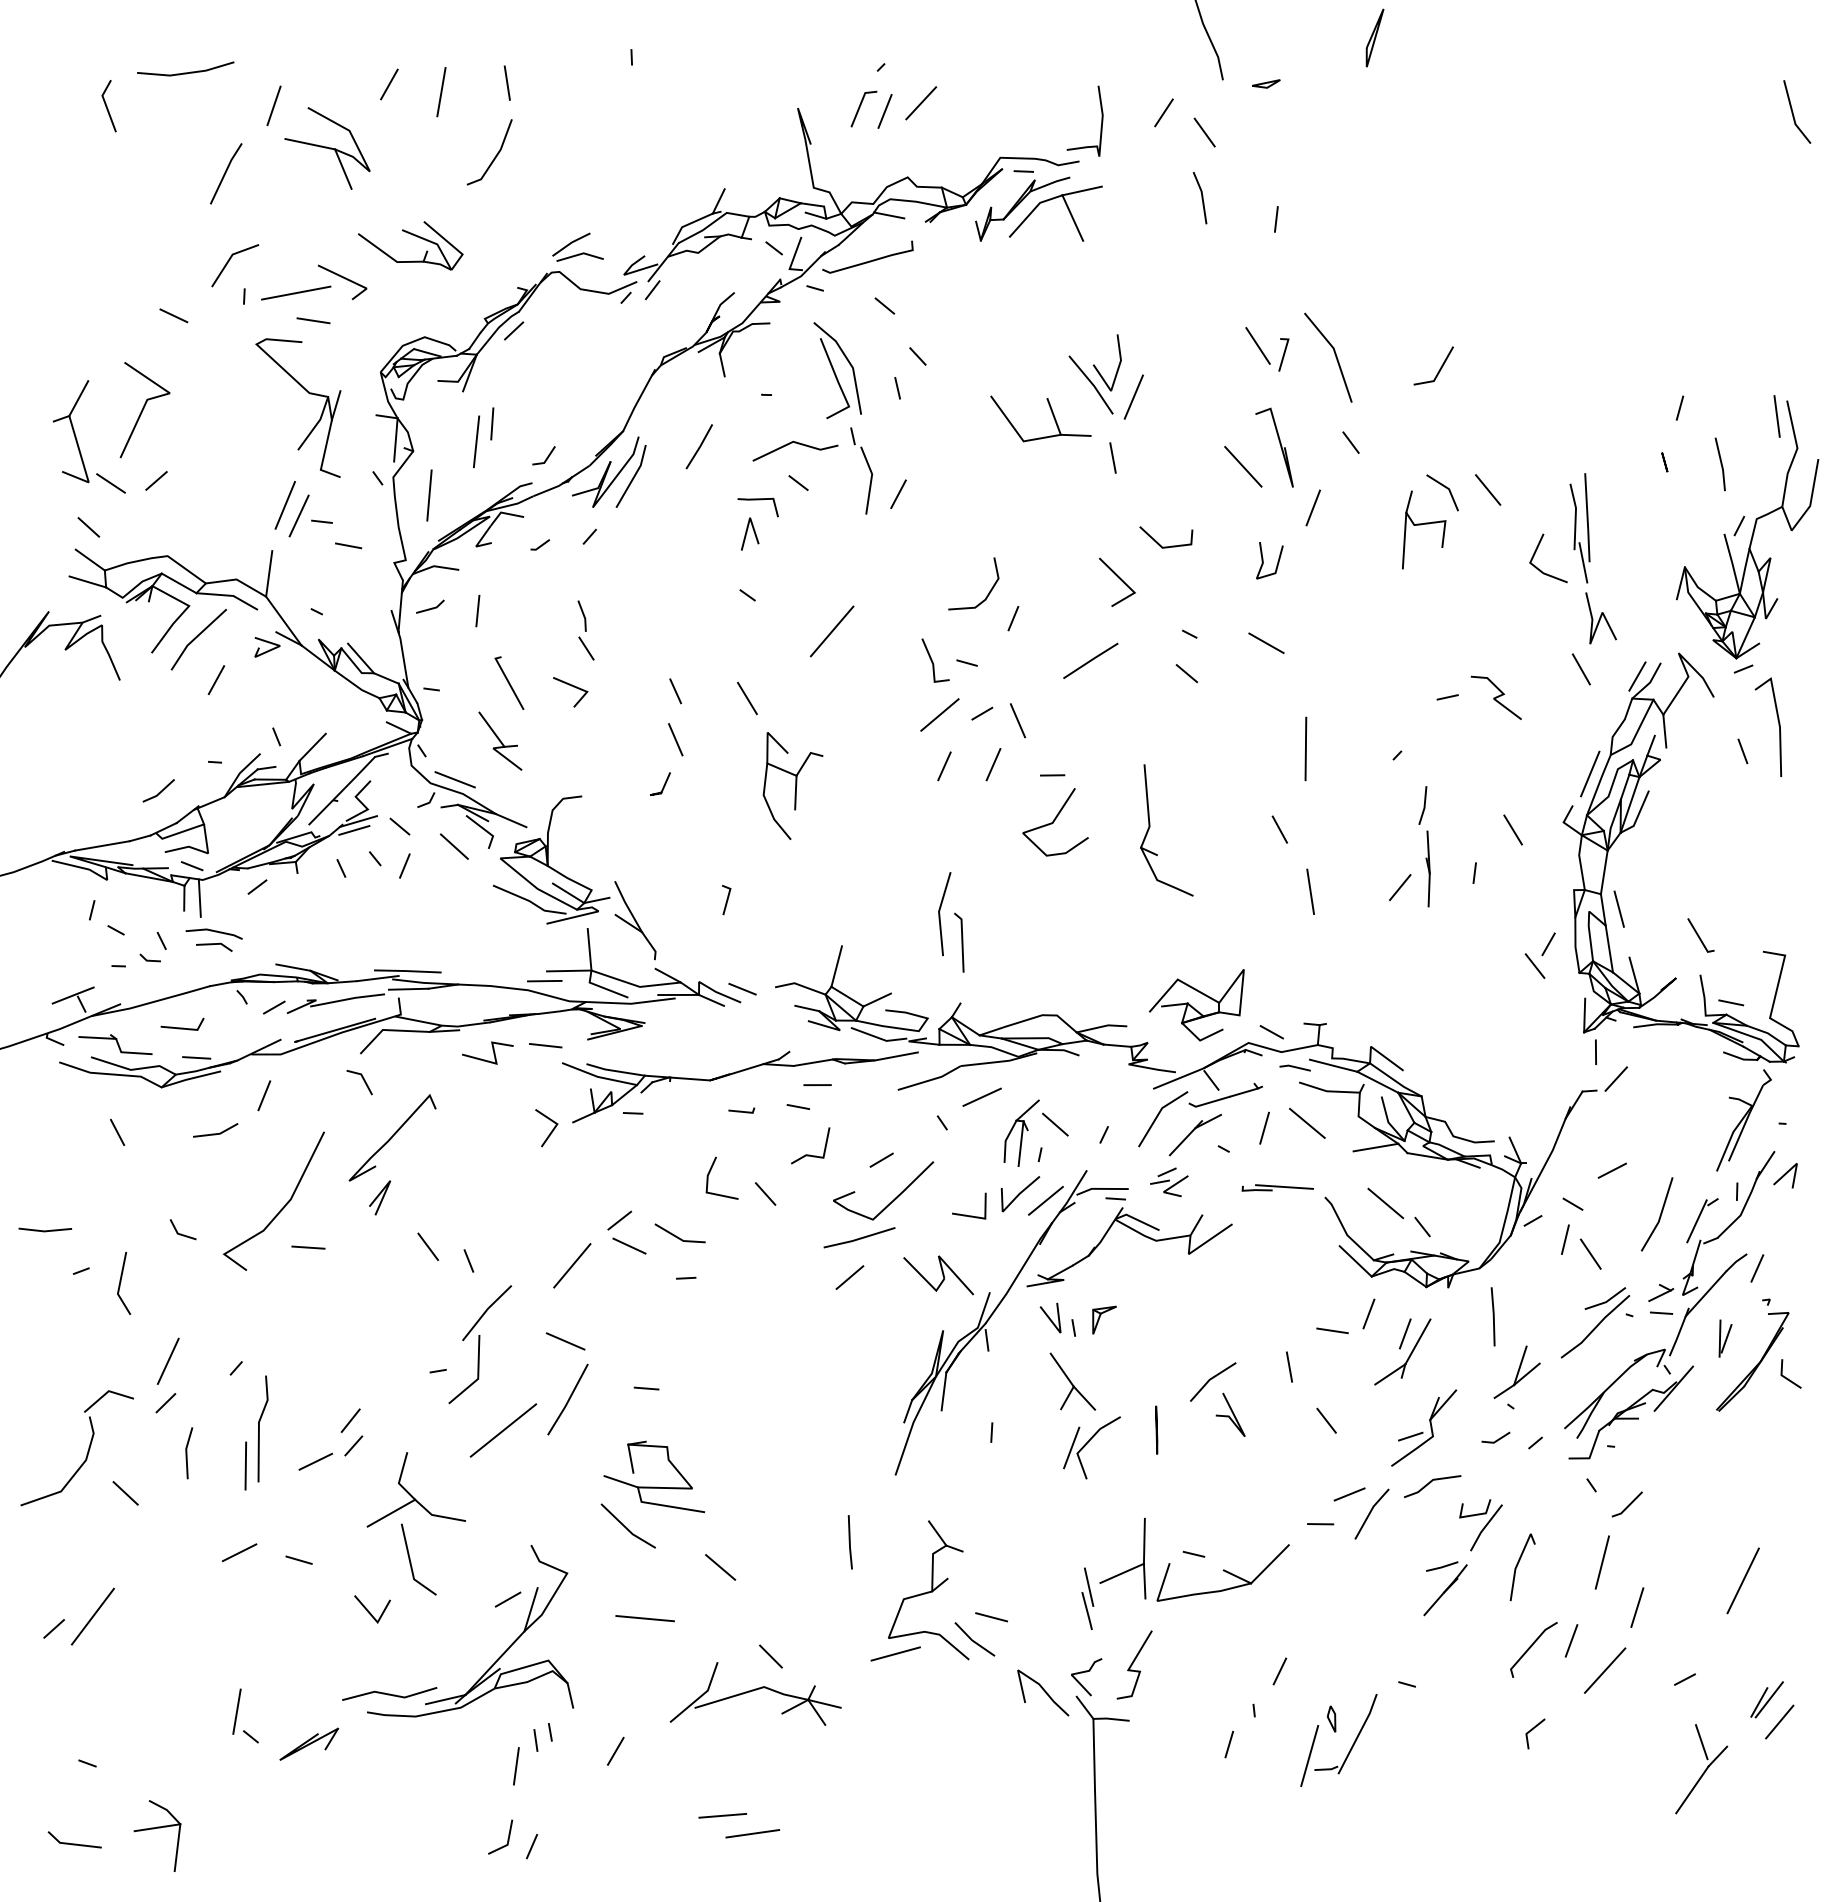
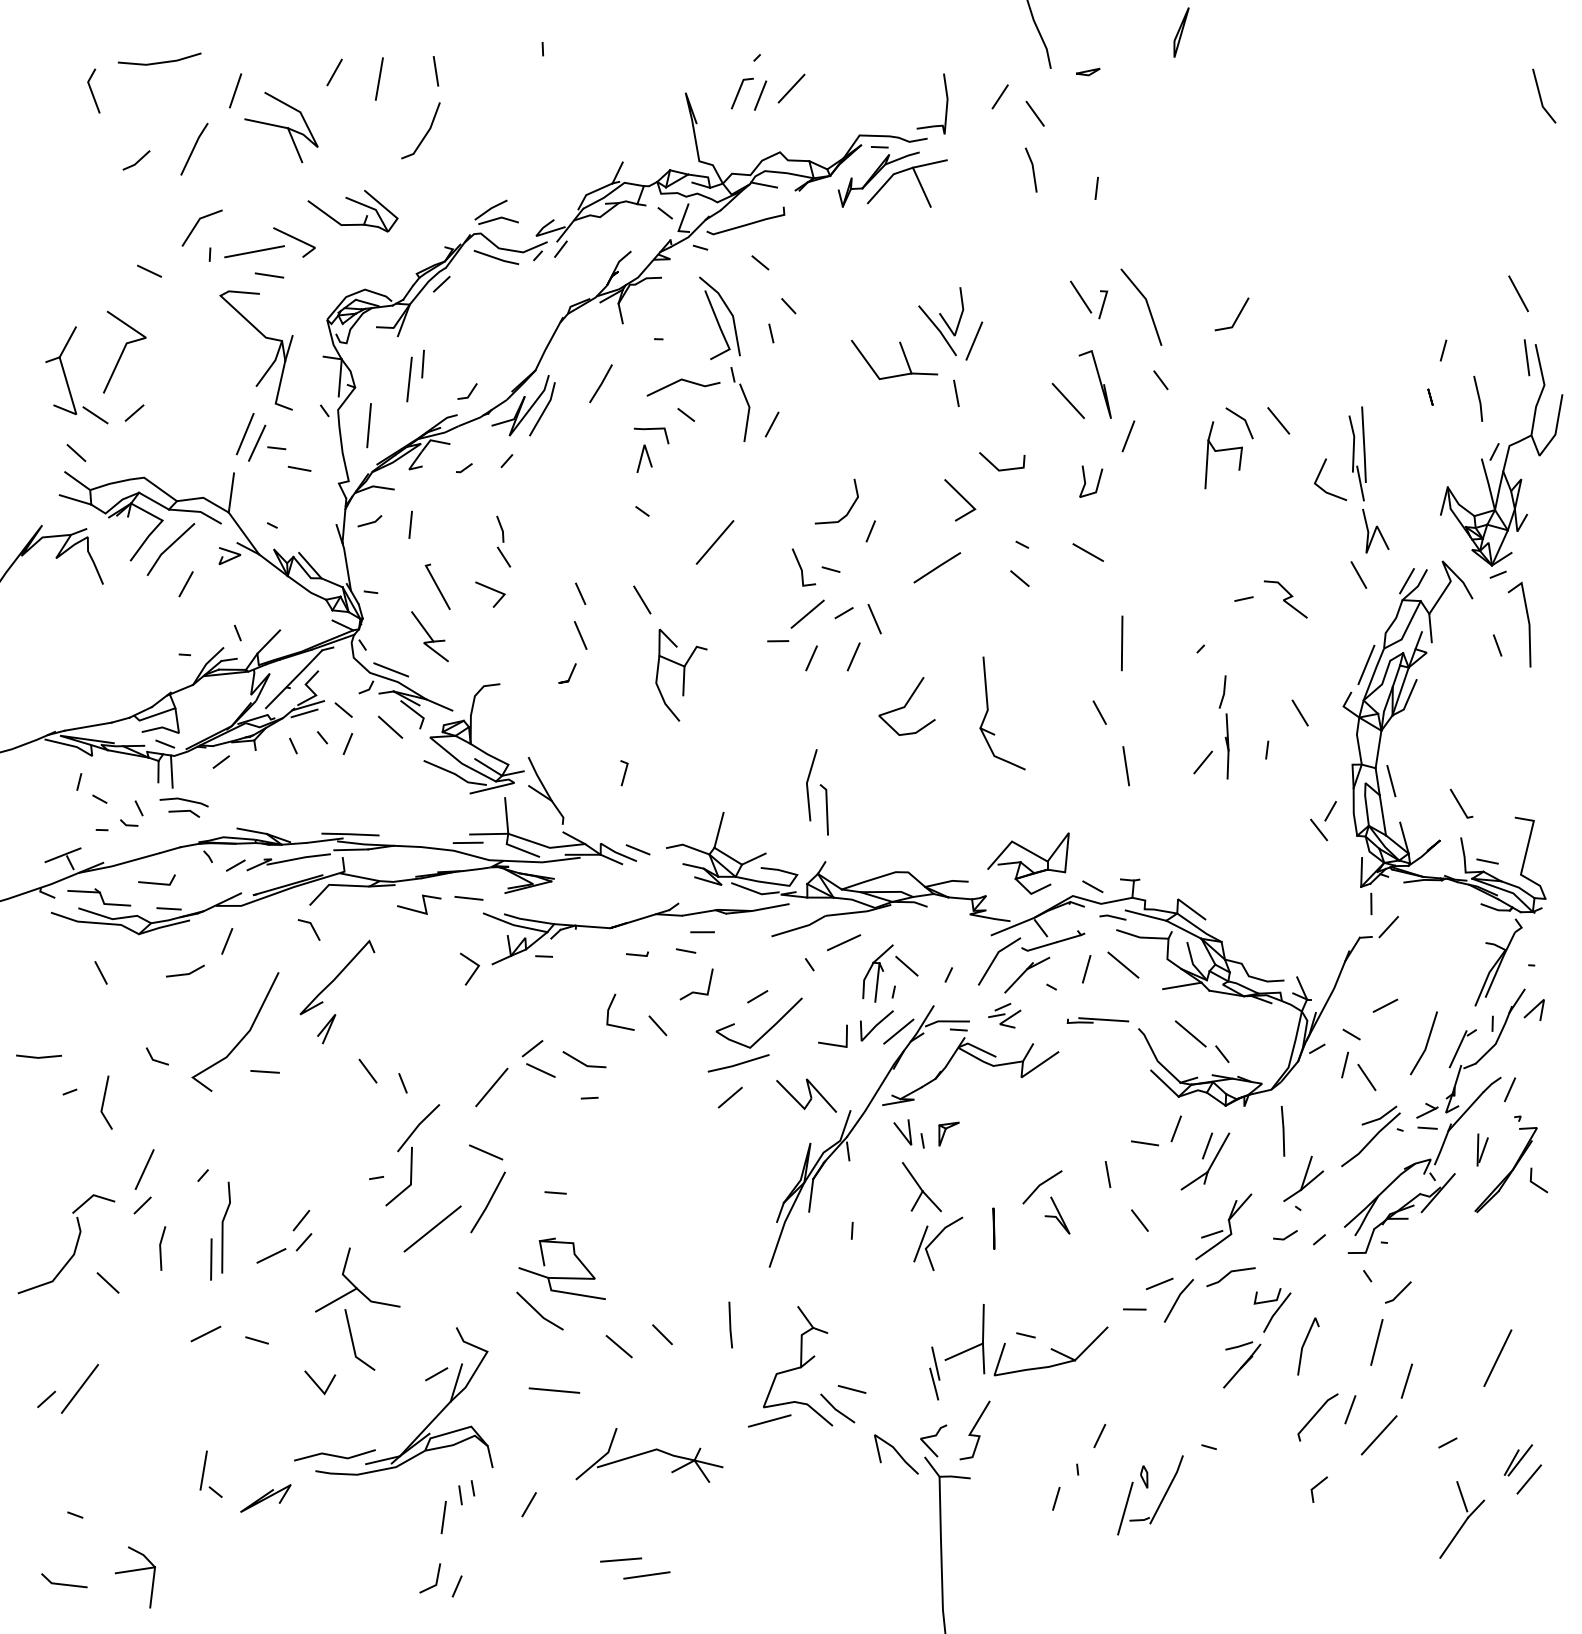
line: (577, 299) -> (496, 257), added
line: (1767, 341) -> (1518, 293), added
line: (1052, 775) -> (778, 641), moved
line: (158, 792) -> (136, 161), moved
line: (770, 1656) -> (662, 1334), moved

